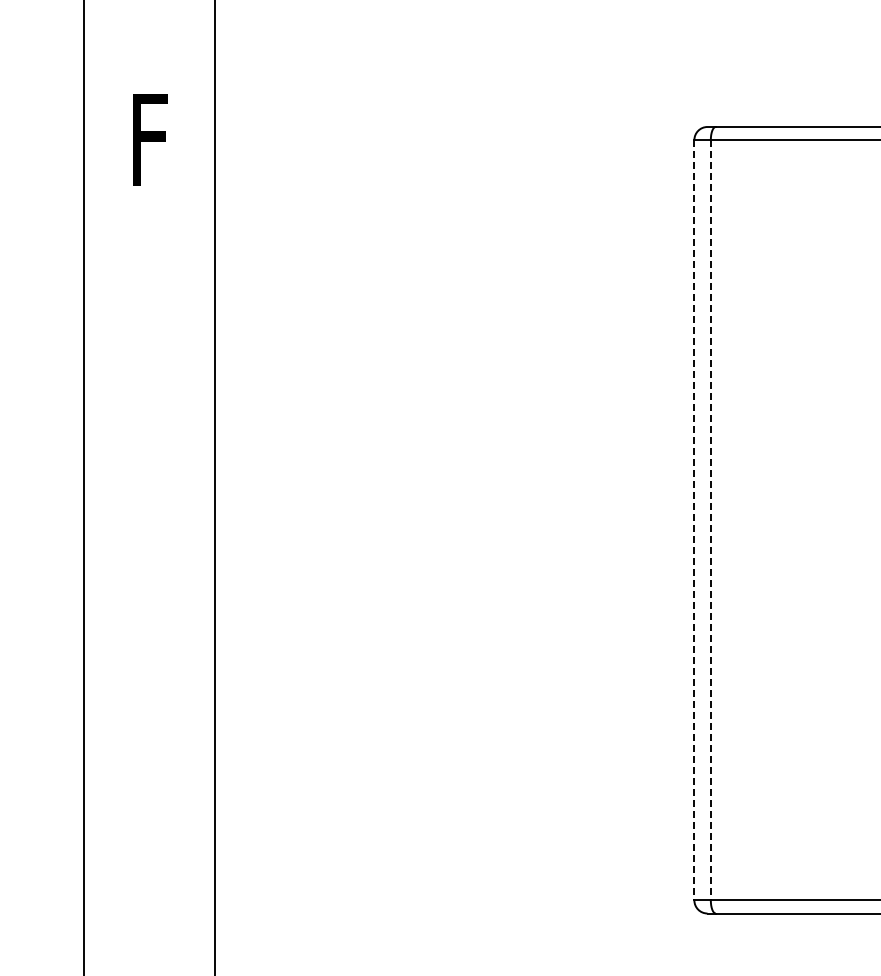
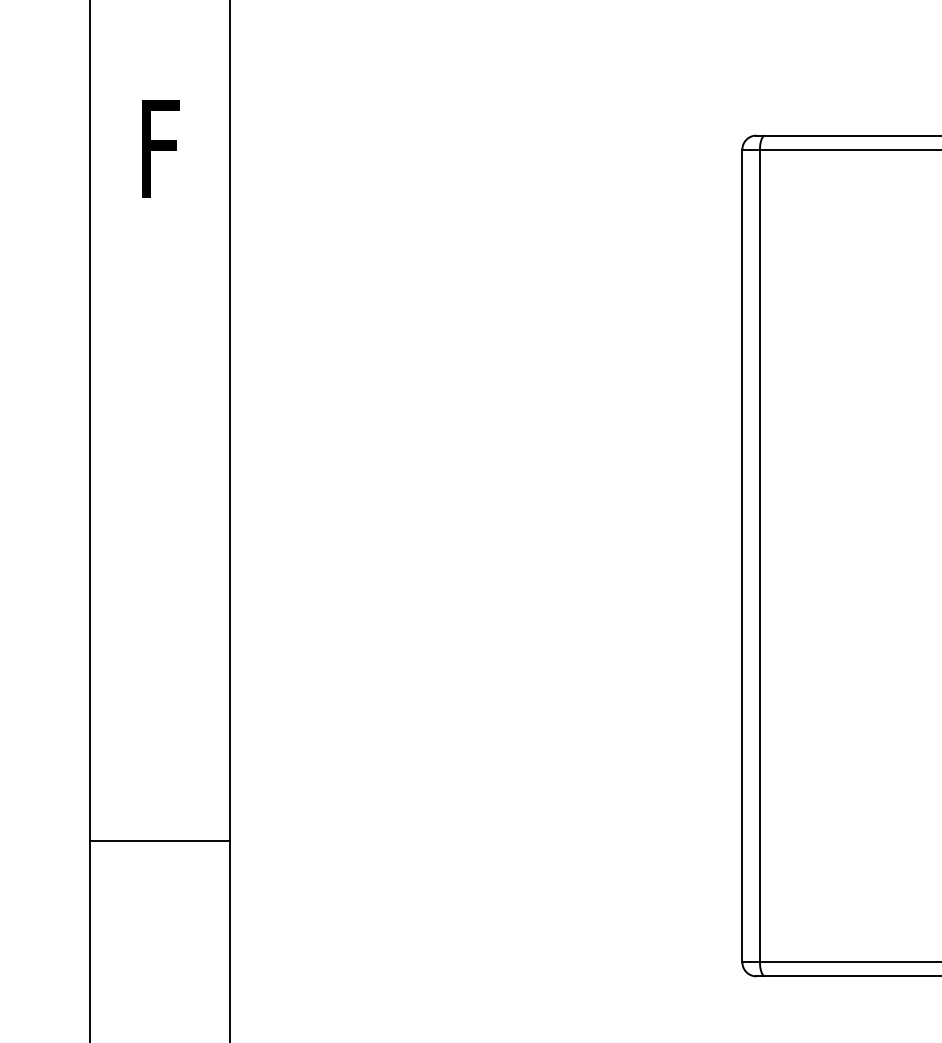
line: (694, 520) -> (742, 556), dashed -> solid
line: (710, 520) -> (759, 556), dashed -> solid
line: (149, 787) -> (159, 841), added

